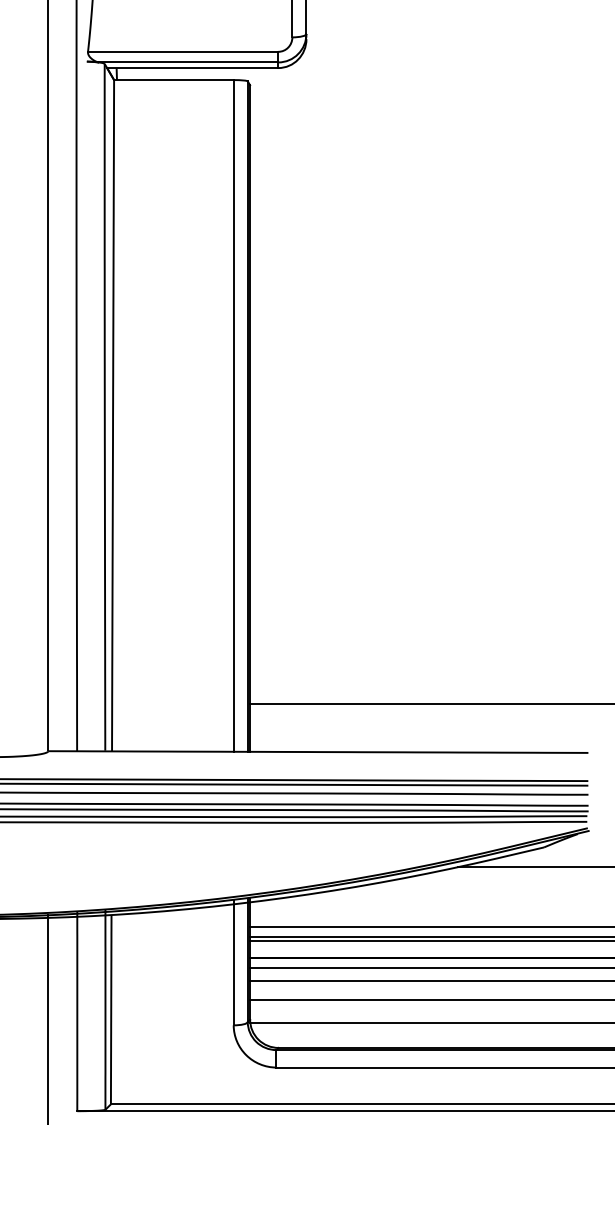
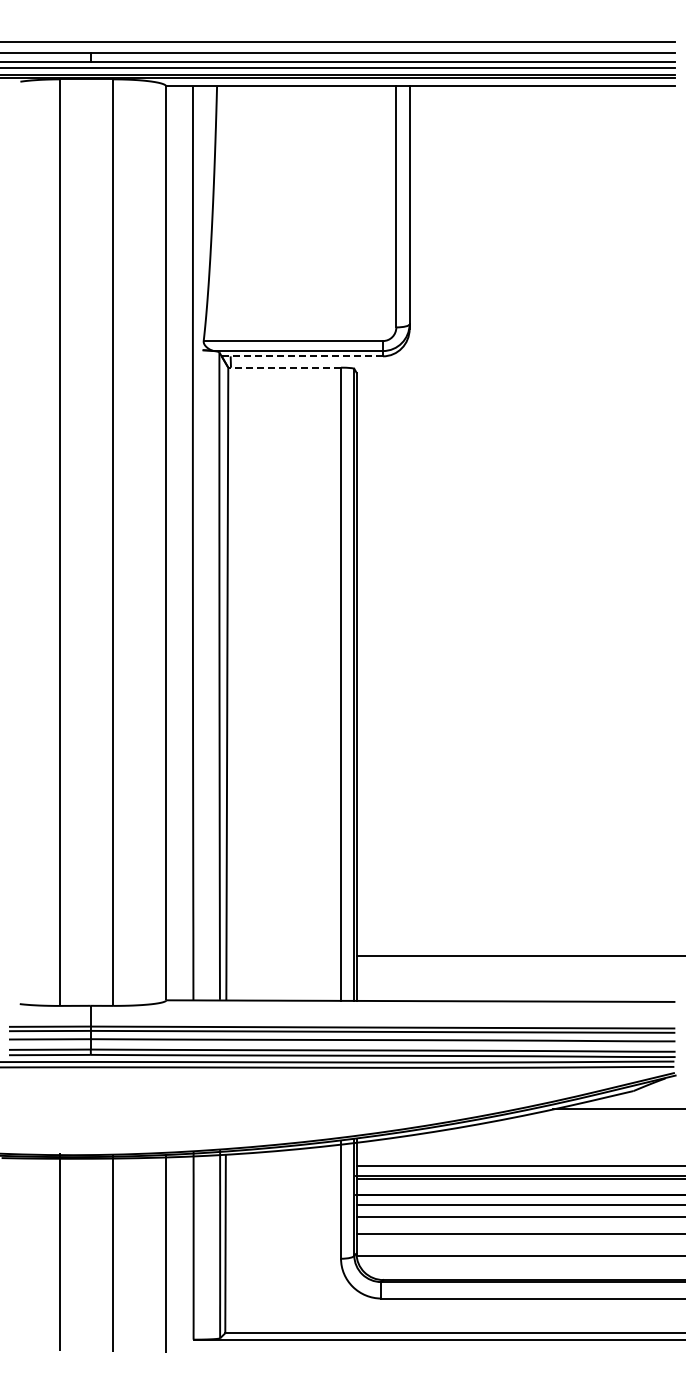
line: (192, 68) -> (302, 356), solid -> dashed
line: (173, 79) -> (284, 367), solid -> dashed

